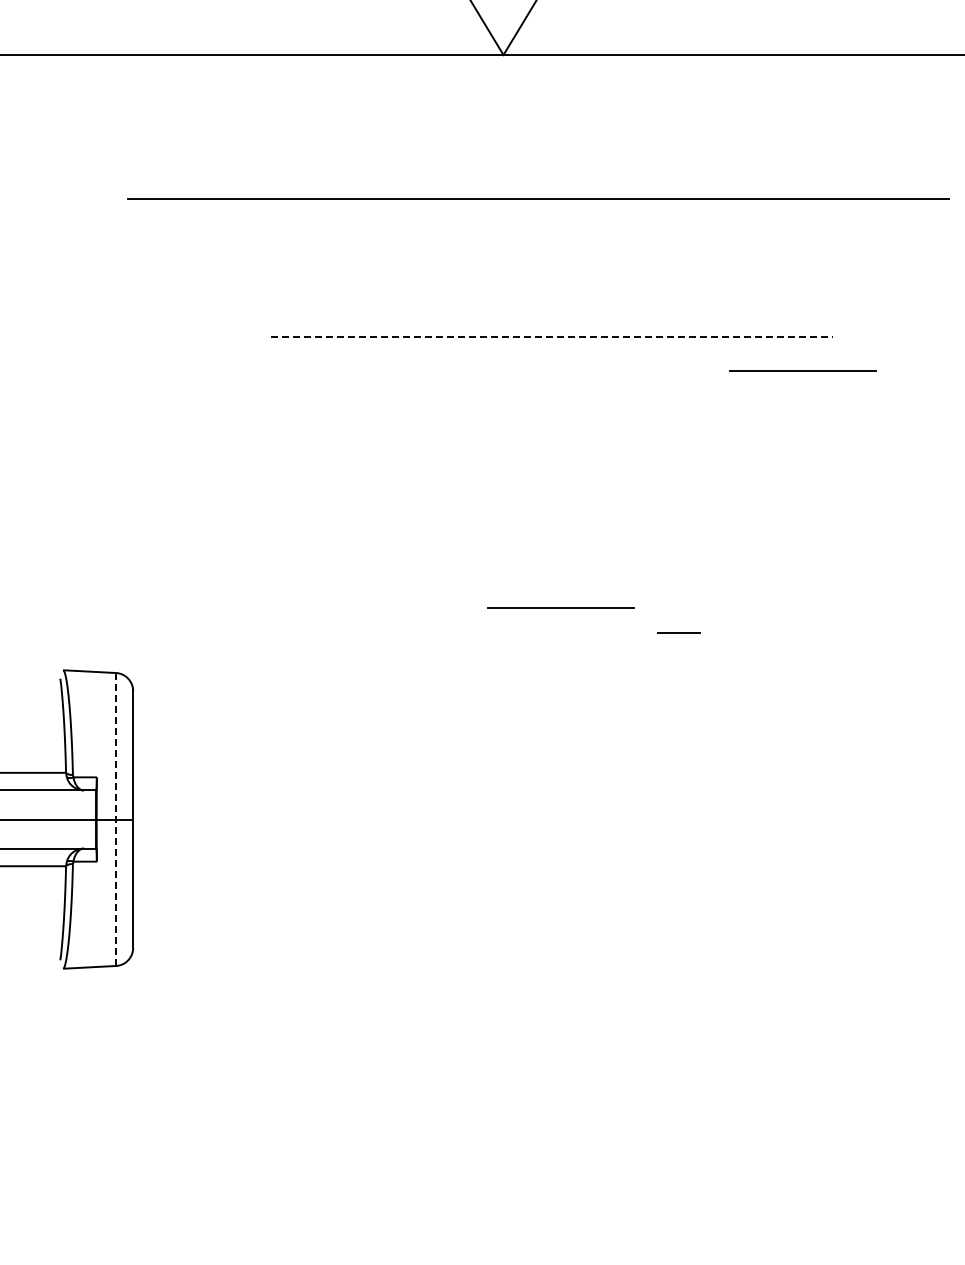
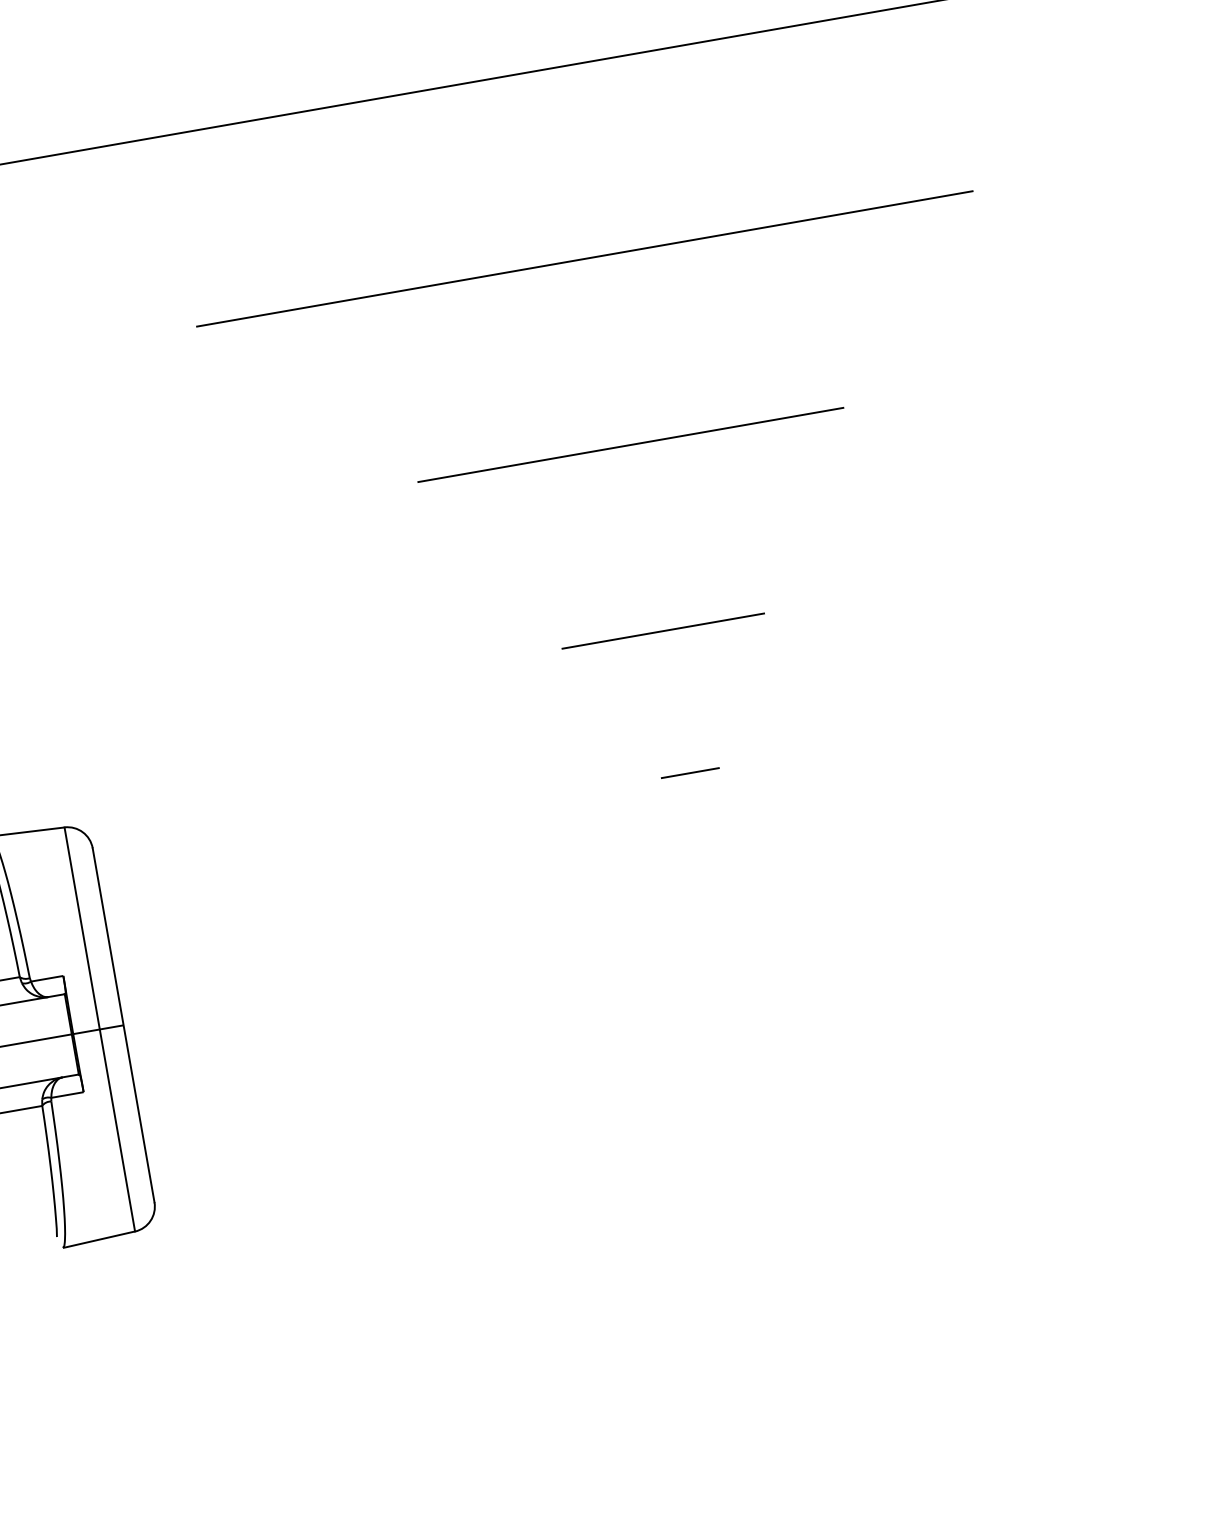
line: (552, 336) -> (585, 258), dashed -> solid
line: (802, 370) -> (938, 245), removed
line: (561, 473) -> (630, 445), added
line: (678, 632) -> (689, 773), moved
line: (115, 819) -> (99, 1029), dashed -> solid

